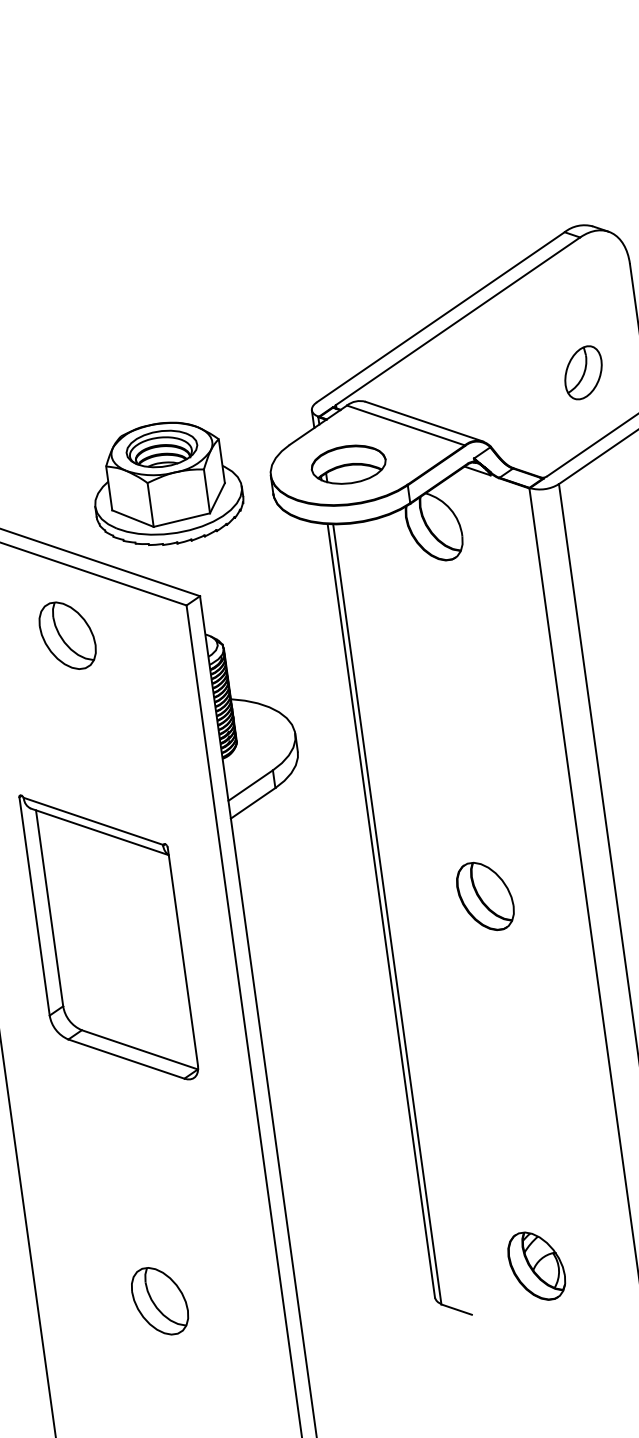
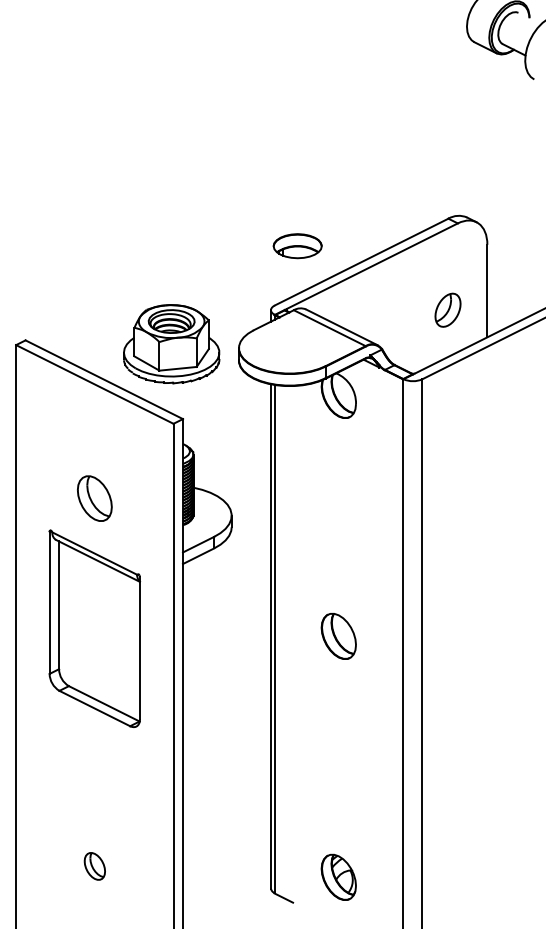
part: (348, 465) -> (297, 246), moved
part: (67, 635) -> (94, 498), moved
part: (159, 1301) -> (94, 866), size x0.6

